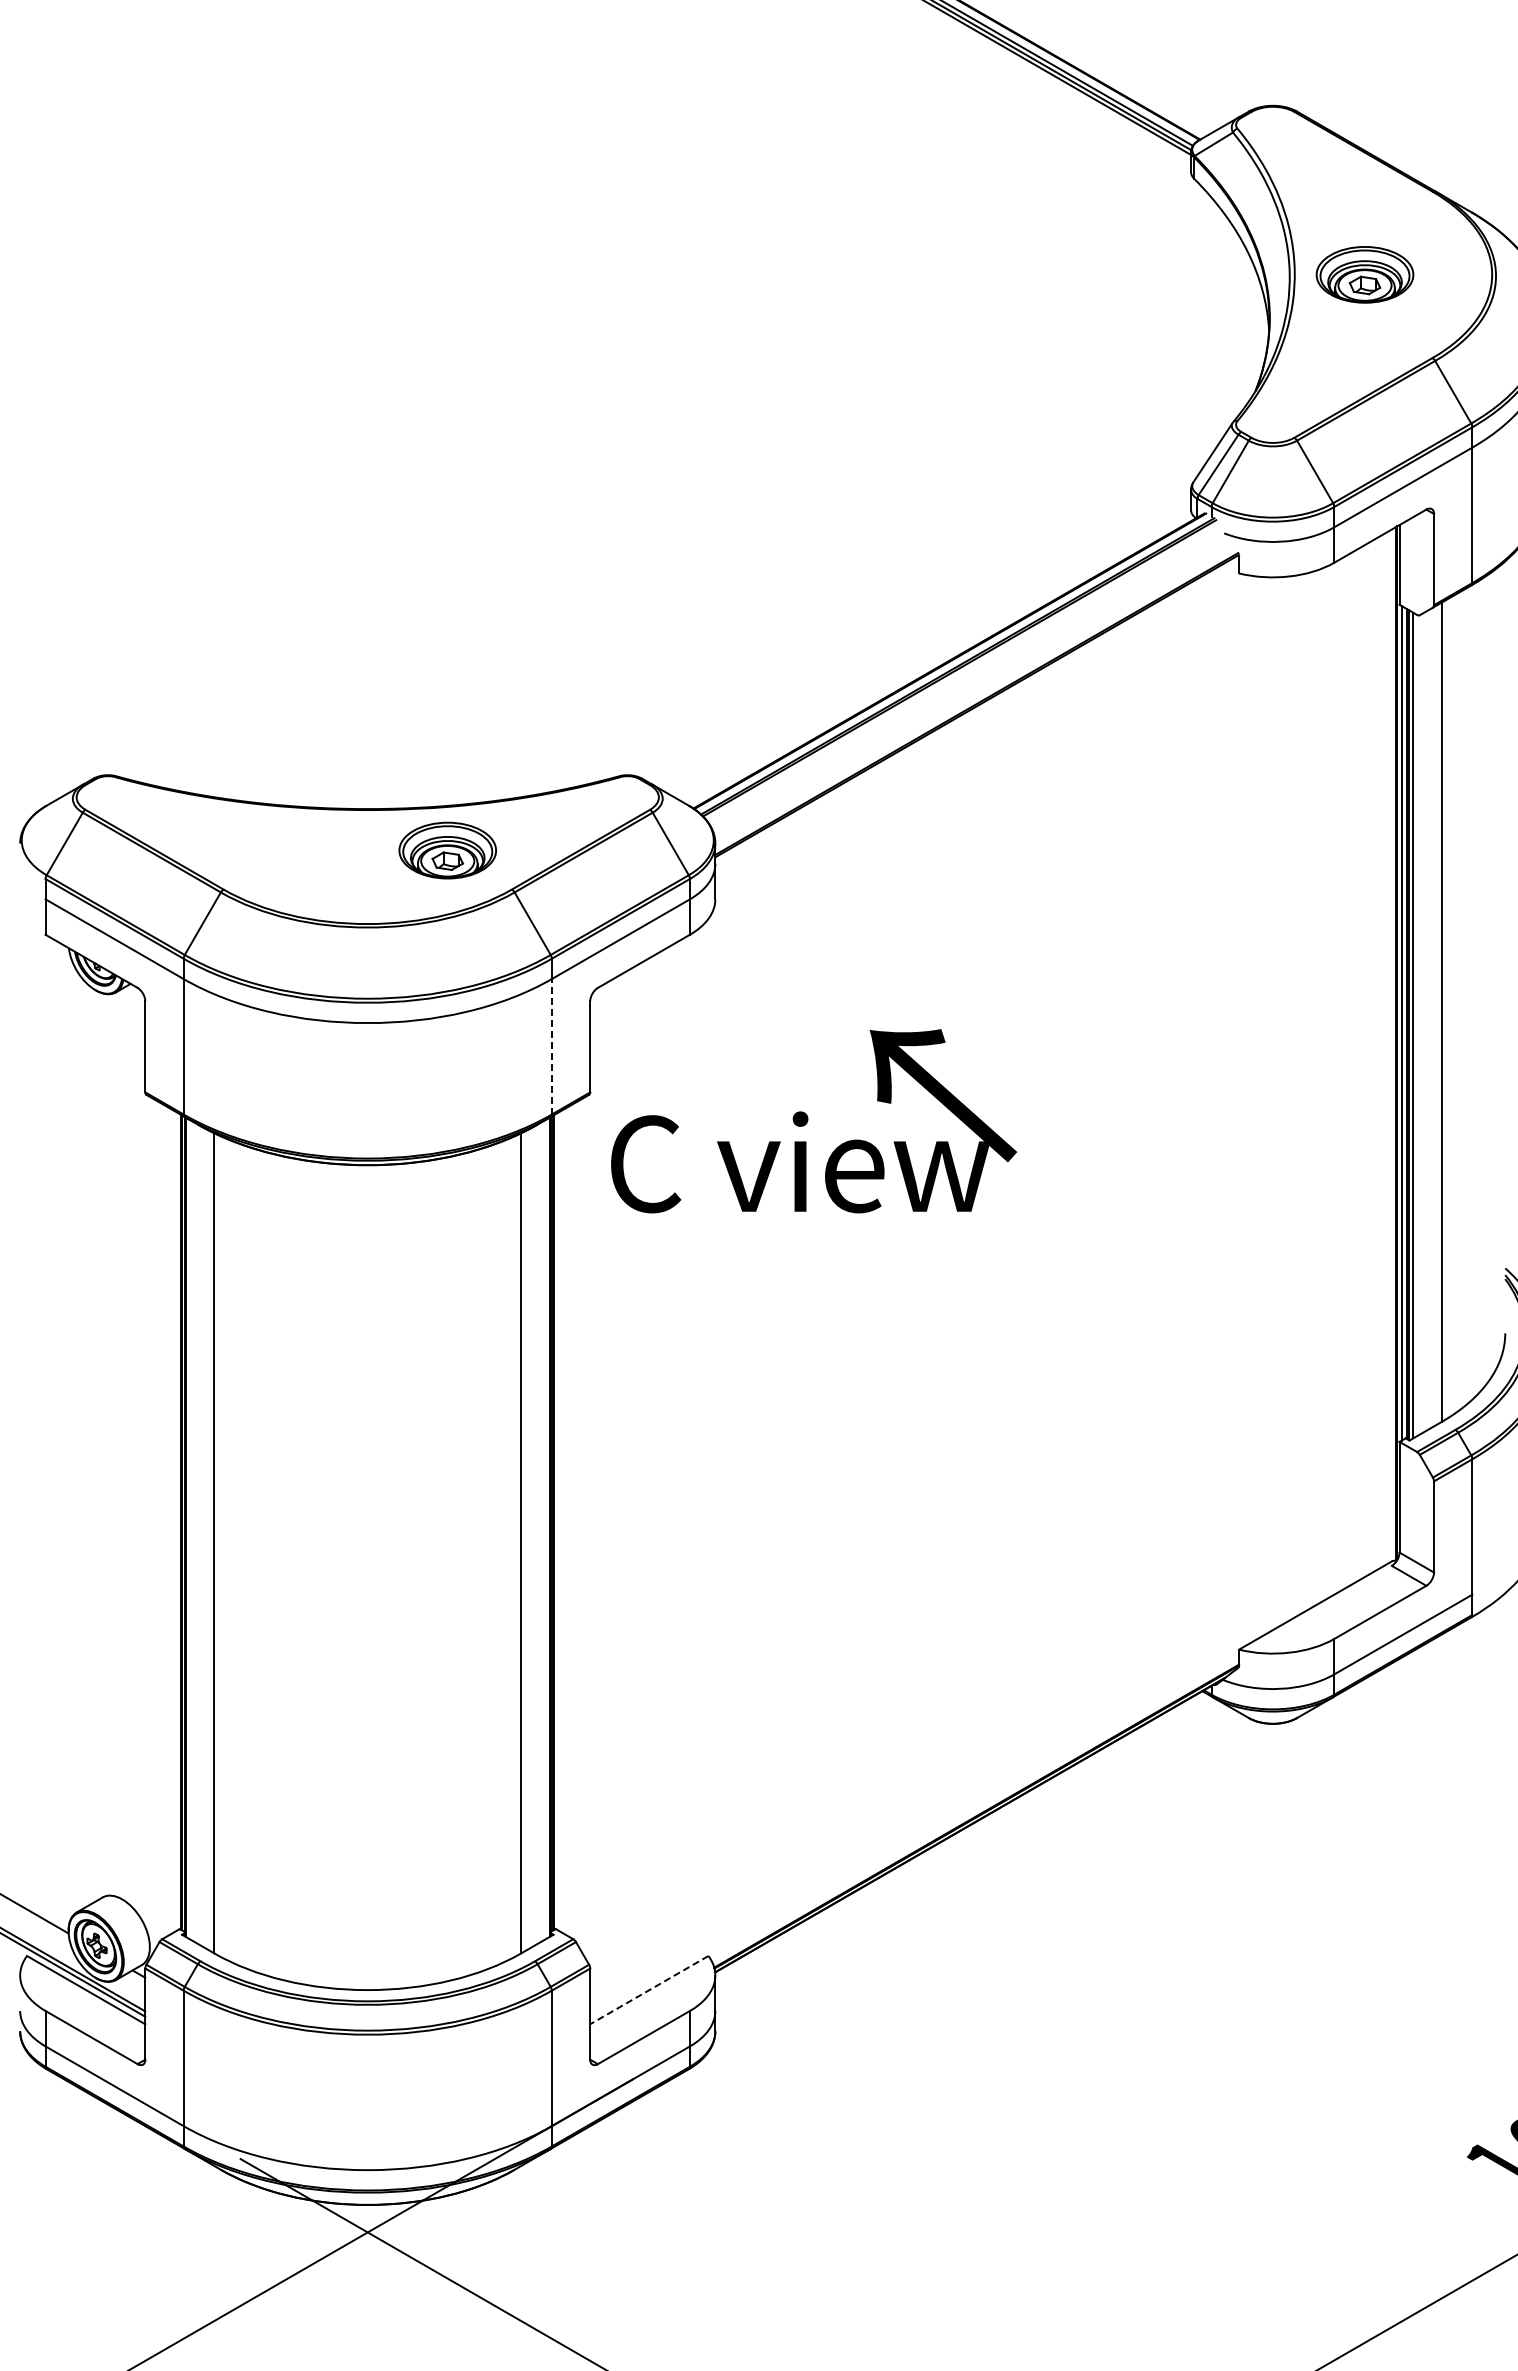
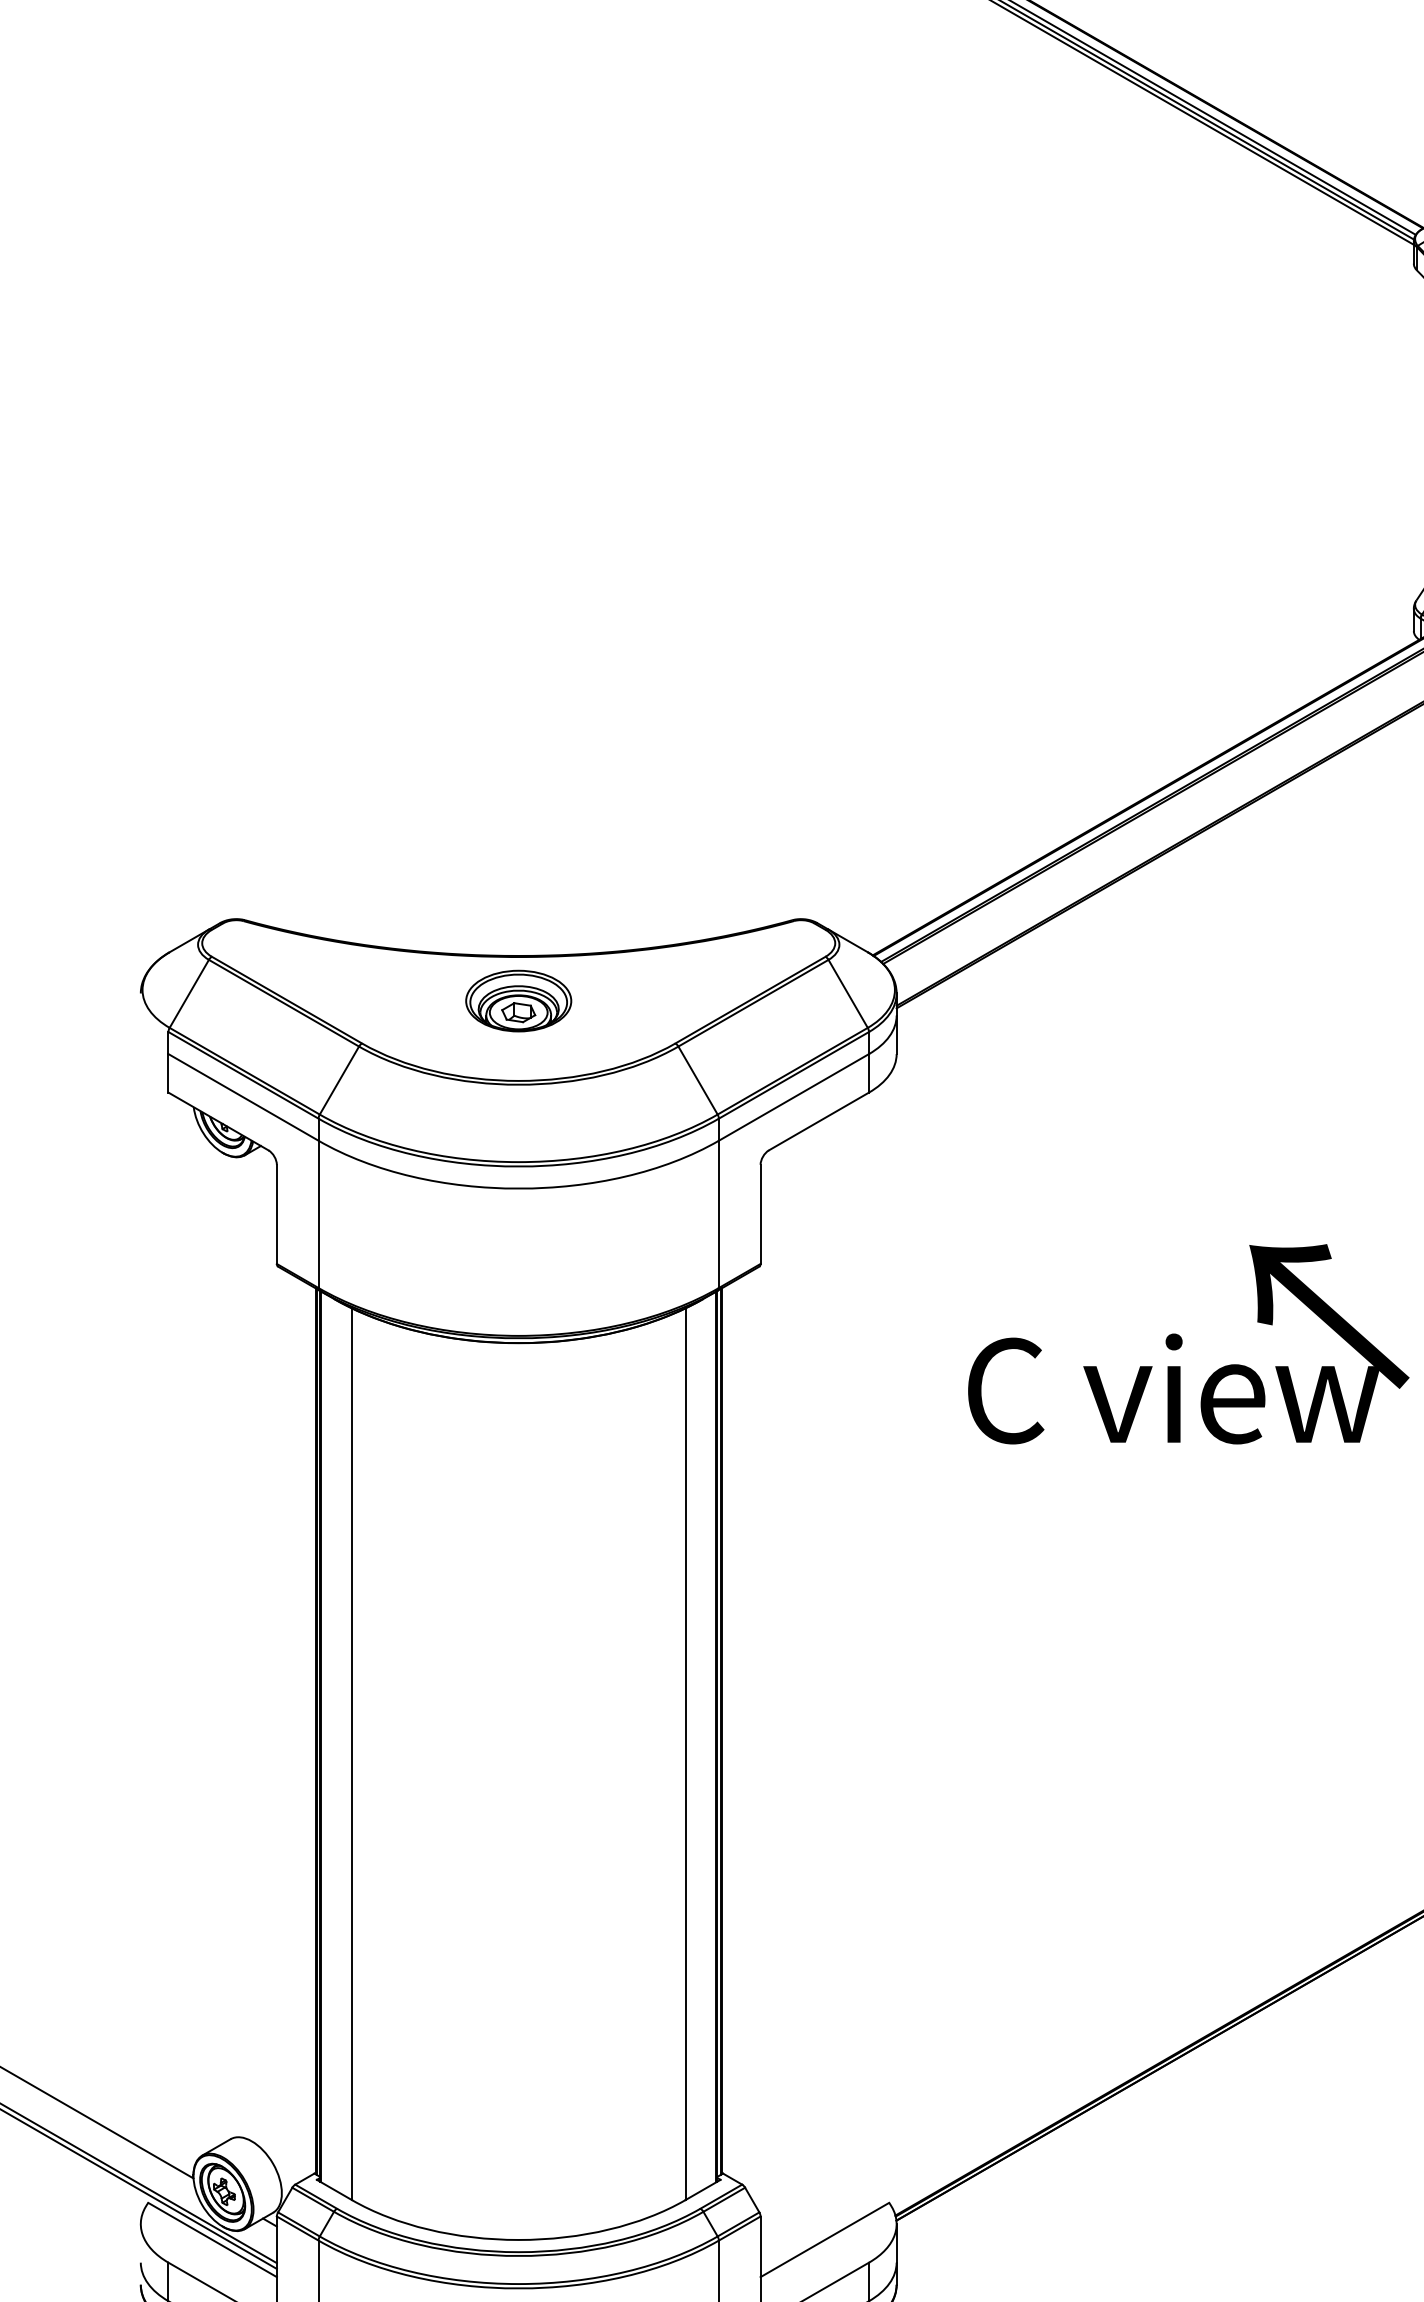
part: (447, 850) -> (518, 1000), moved
line: (551, 1046) -> (718, 1214), dashed -> solid
text: (813, 1121) -> (1188, 1344), moved
line: (648, 1990) -> (823, 2240), dashed -> solid

